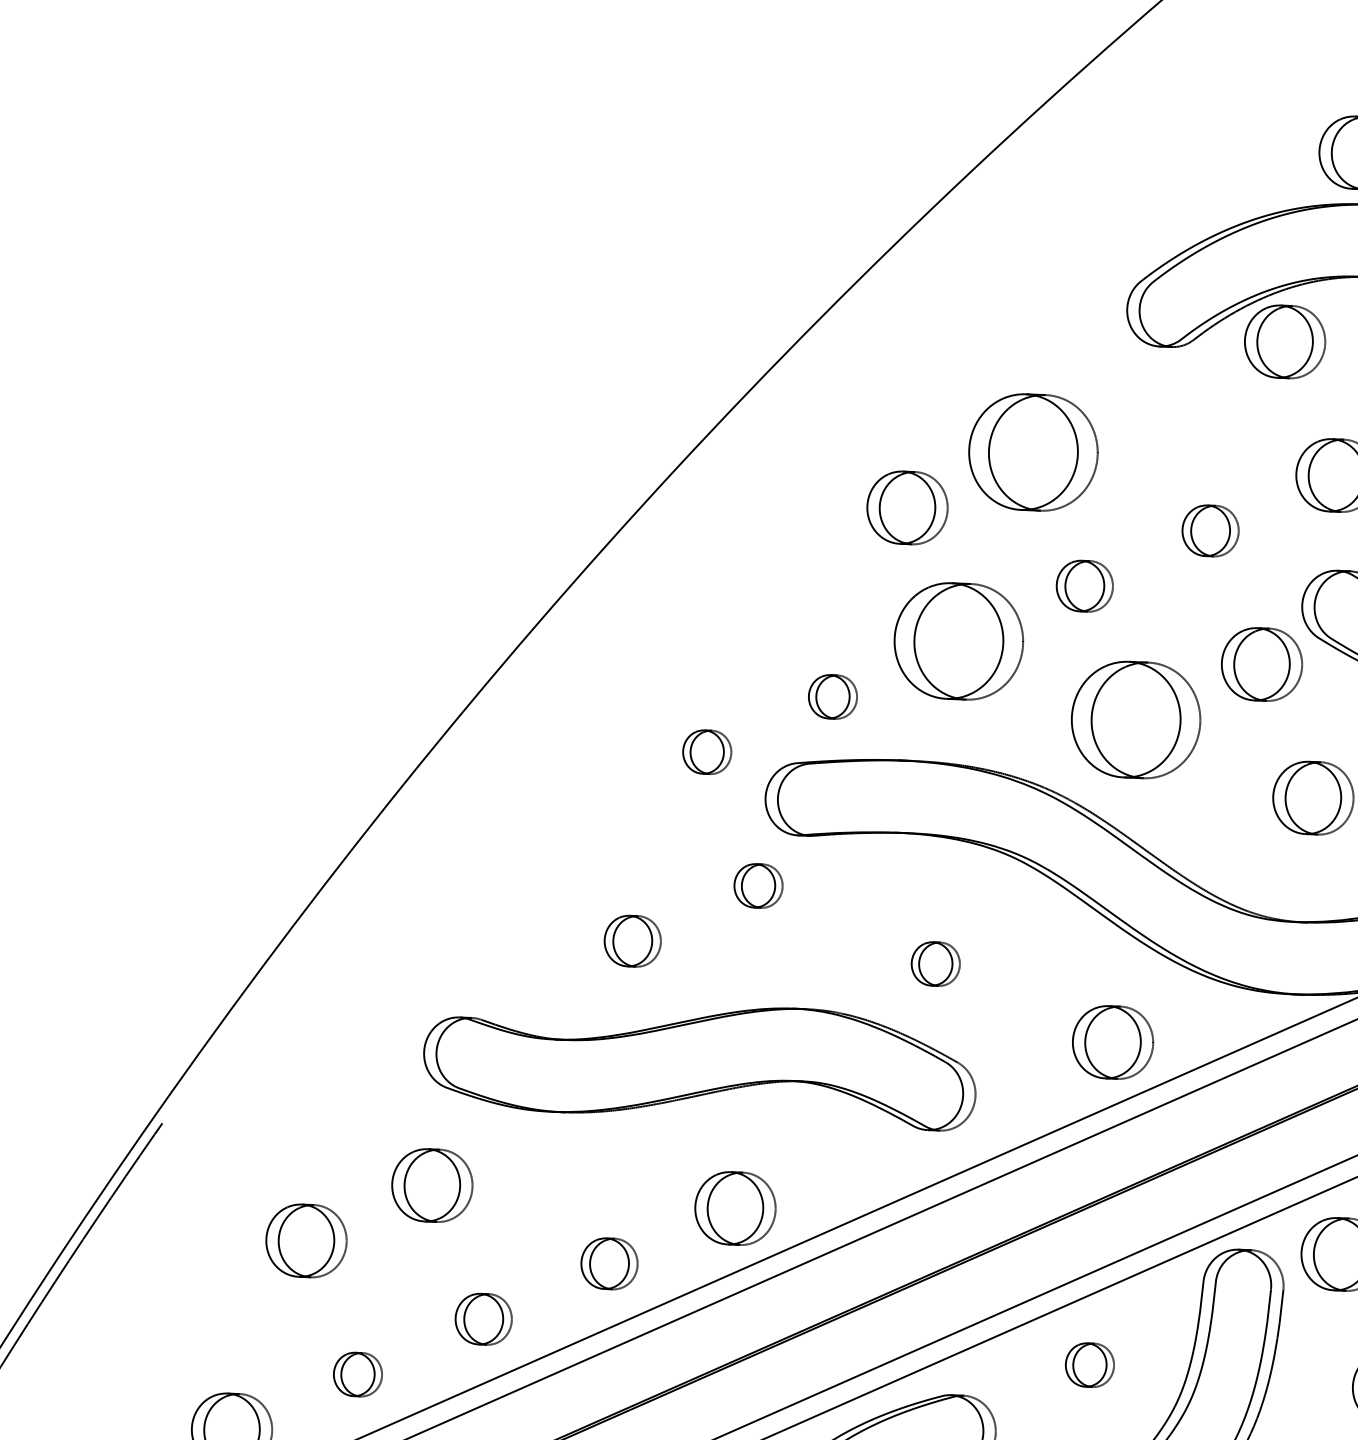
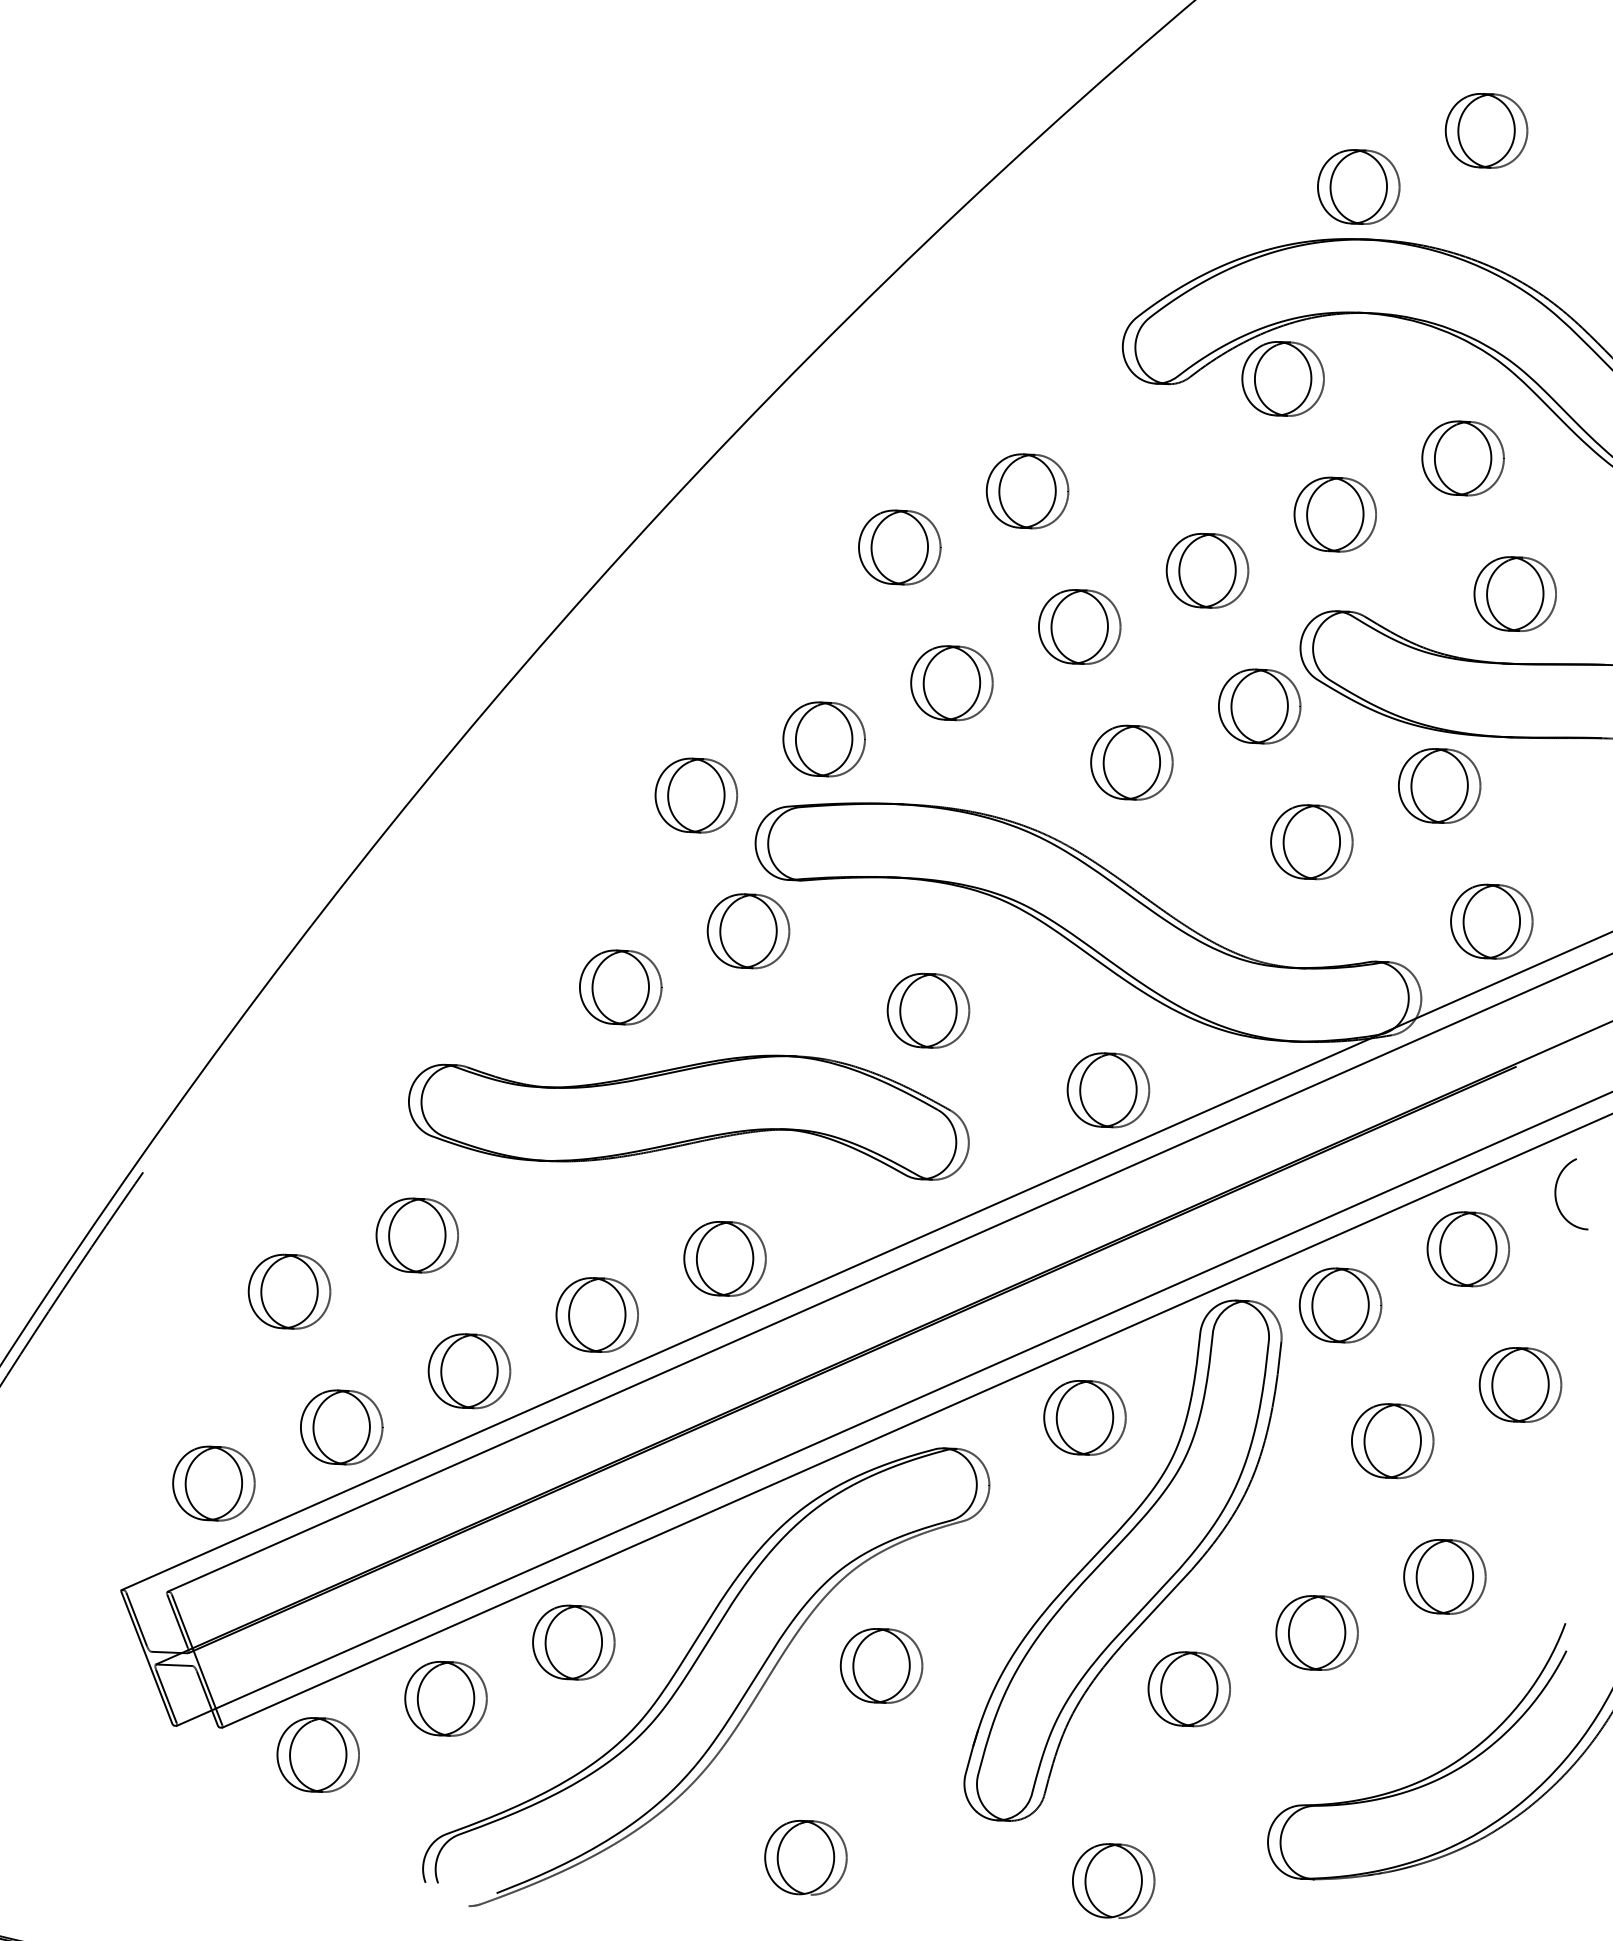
part: (1033, 452) -> (1027, 491), size x0.62
part: (1210, 530) -> (1207, 570), size x1.43
part: (1084, 585) -> (1079, 626), size x1.43
part: (958, 641) -> (951, 683), size x0.62
part: (832, 697) -> (823, 739), size x1.67
part: (1135, 719) -> (1131, 762), size x0.62
part: (707, 752) -> (696, 795), size x1.67
part: (758, 886) -> (748, 931), size x1.67
part: (632, 941) -> (620, 987), size x1.43
part: (935, 963) -> (928, 1010), size x1.67
part: (608, 1263) -> (596, 1314), size x1.43
part: (483, 1319) -> (469, 1371), size x1.43
part: (1089, 1364) -> (1084, 1417), size x1.67
part: (357, 1374) -> (341, 1427), size x1.67

